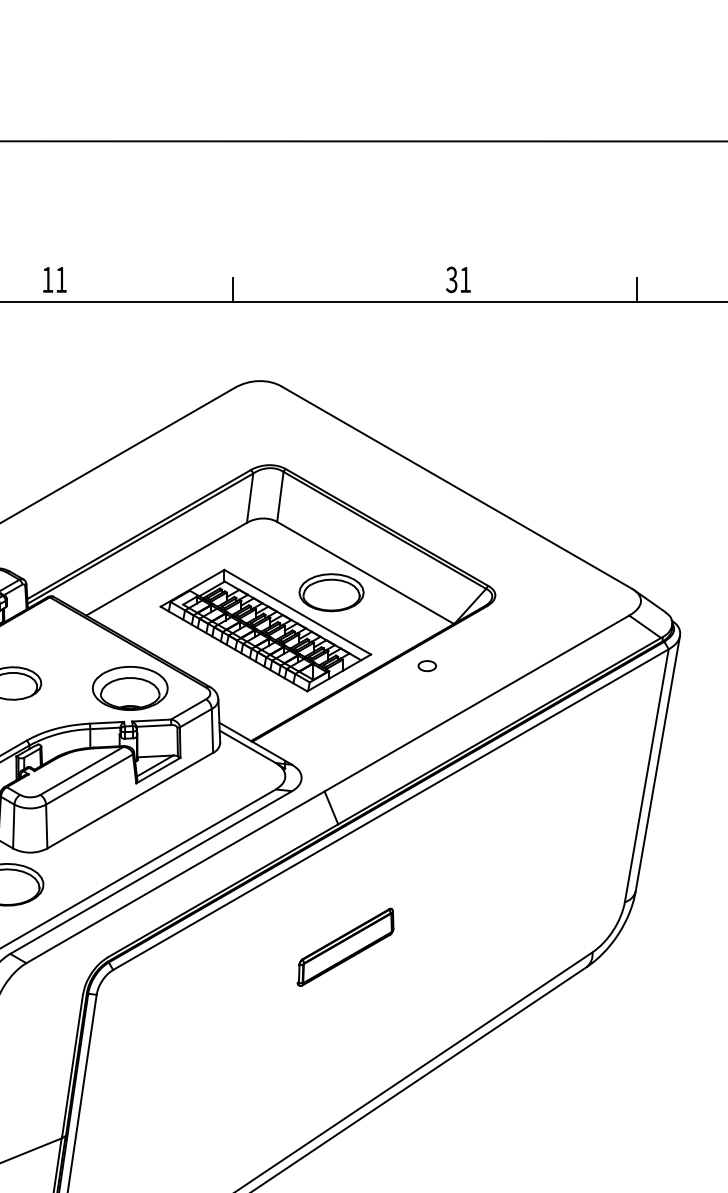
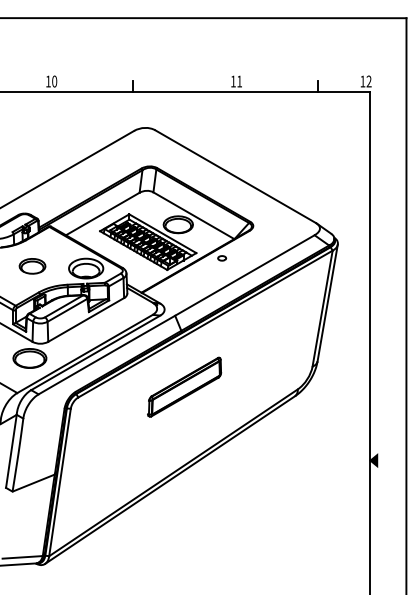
text: (61, 279) -> (54, 81), 11 -> 10
text: (452, 279) -> (233, 81), 31 -> 11
part: (345, 945) -> (184, 386), size x1.67

